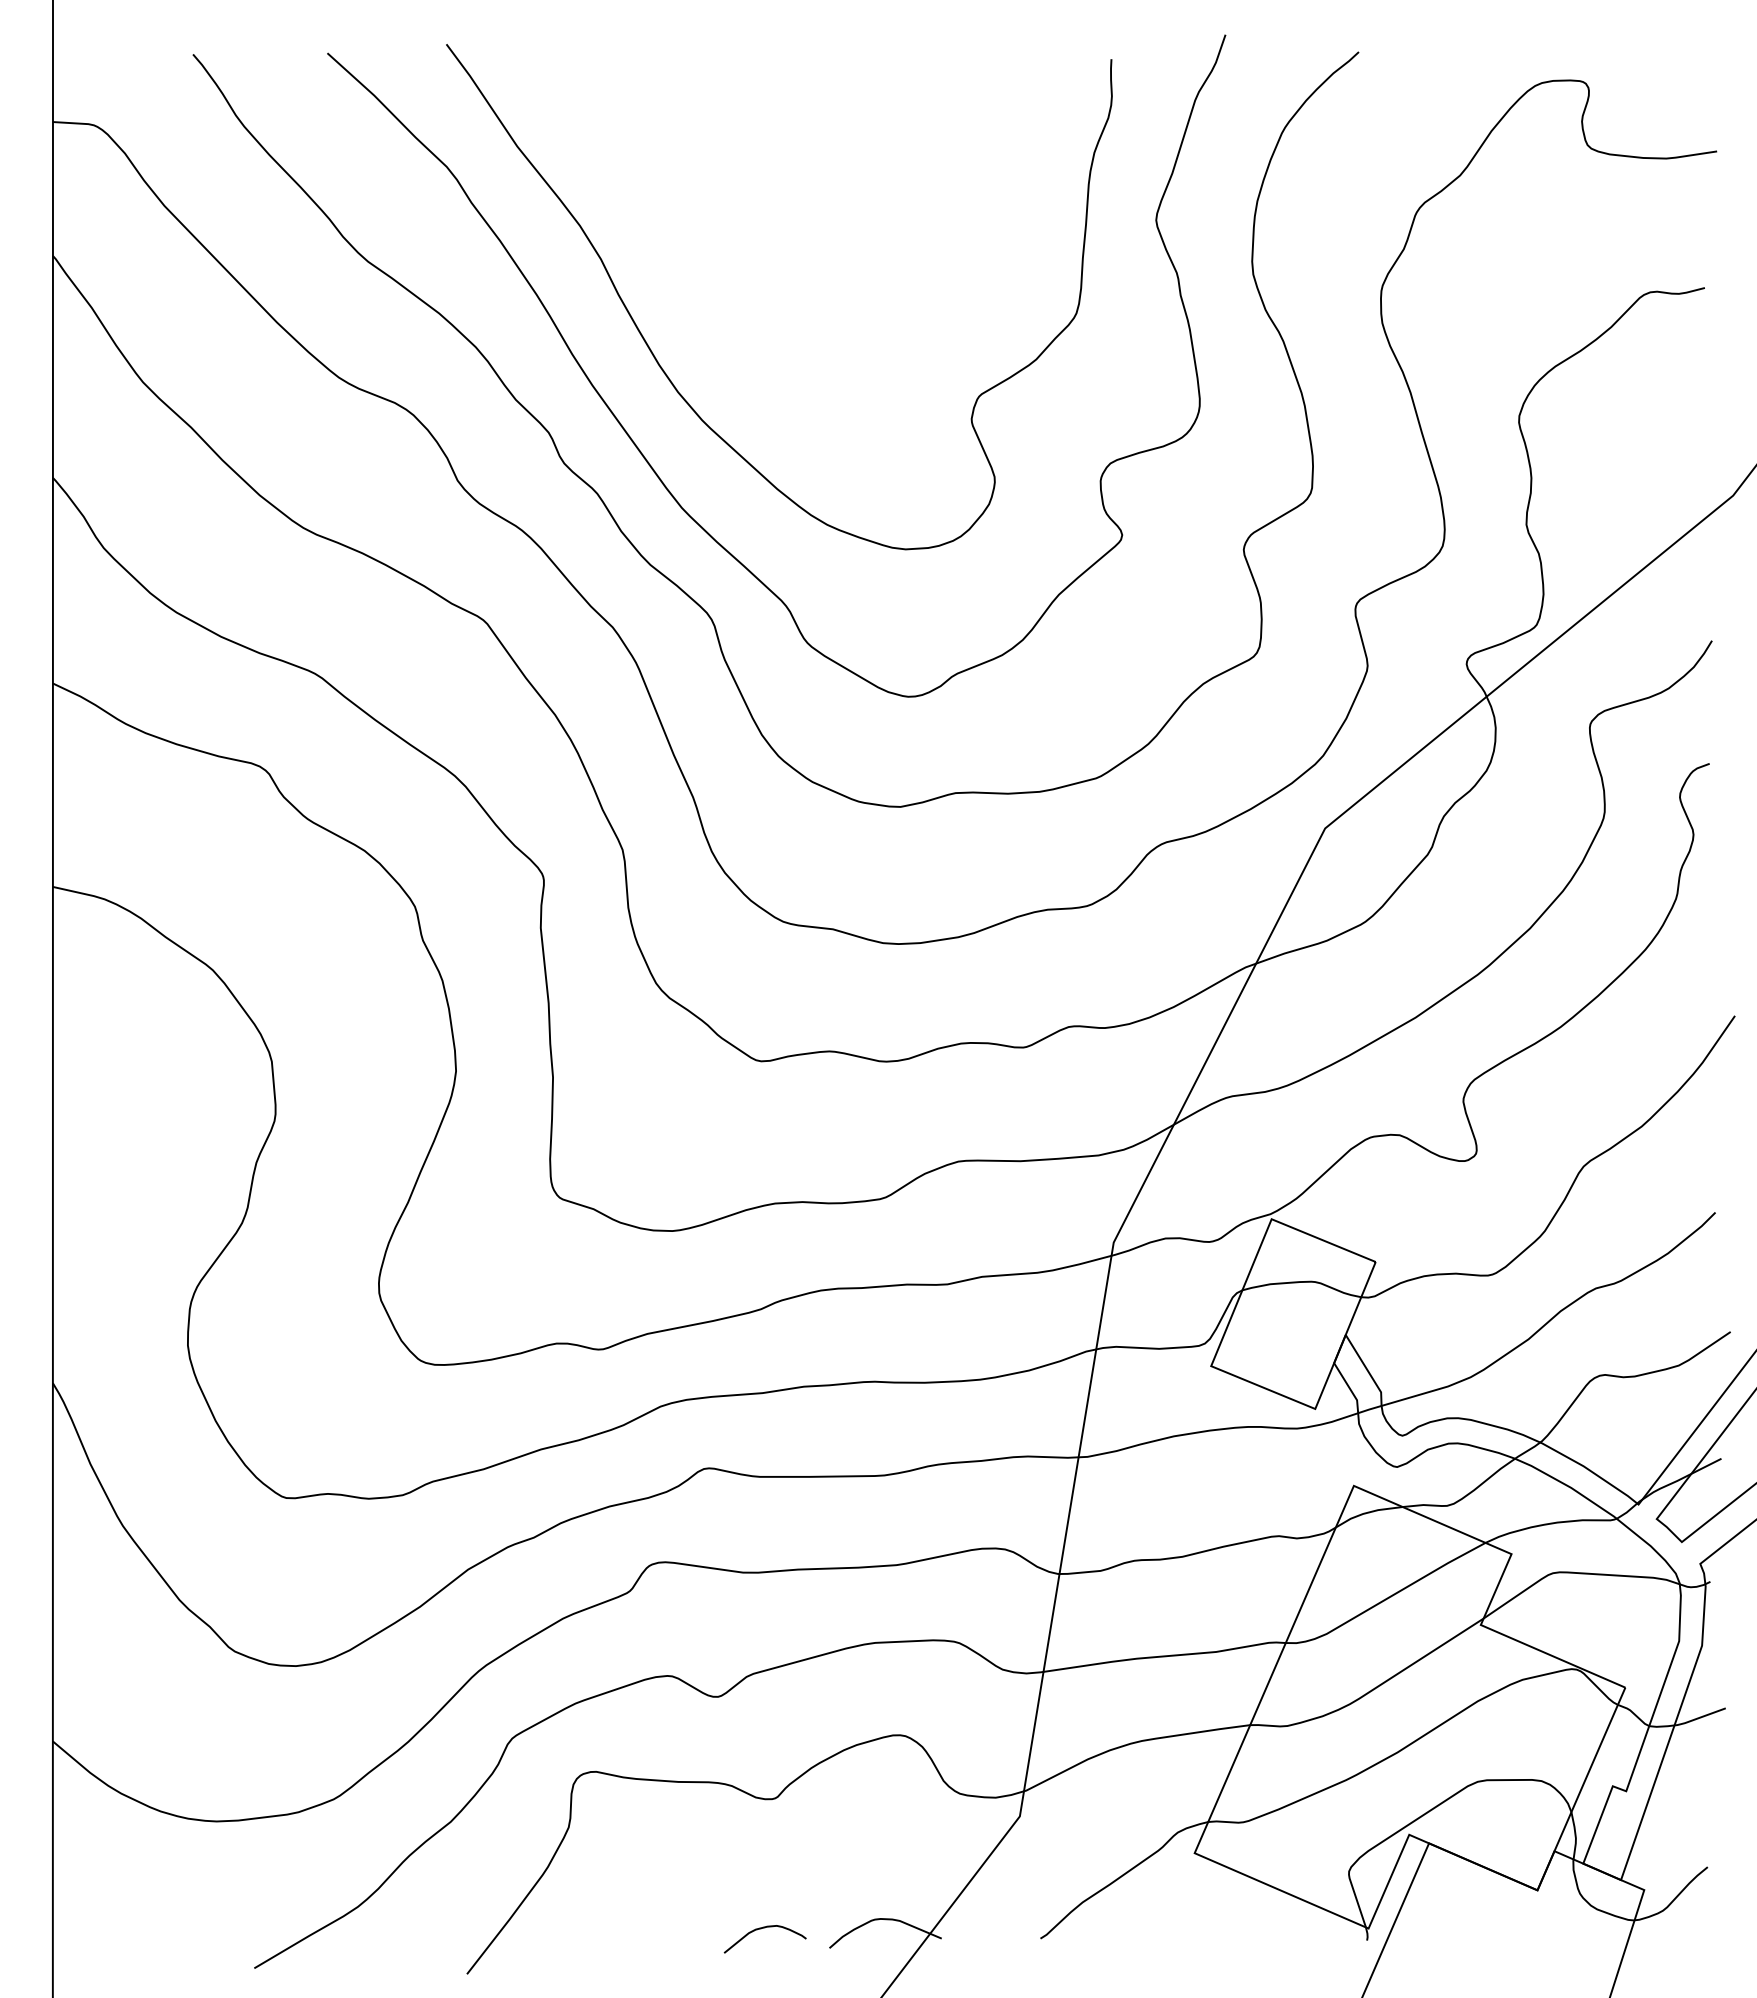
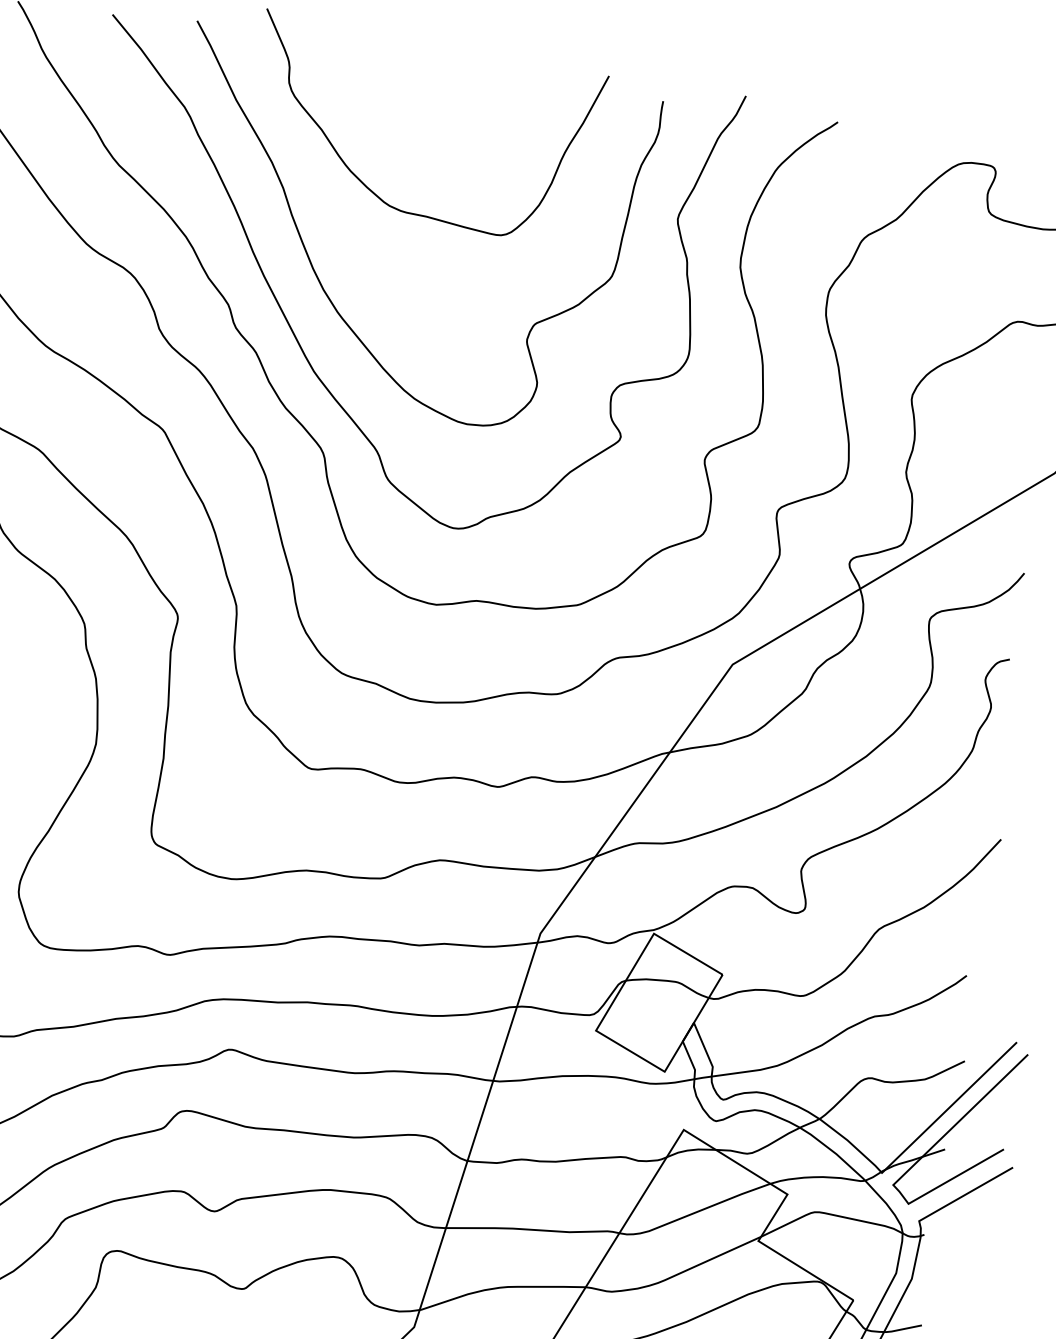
curve: (722, 242) -> (370, 189), added

